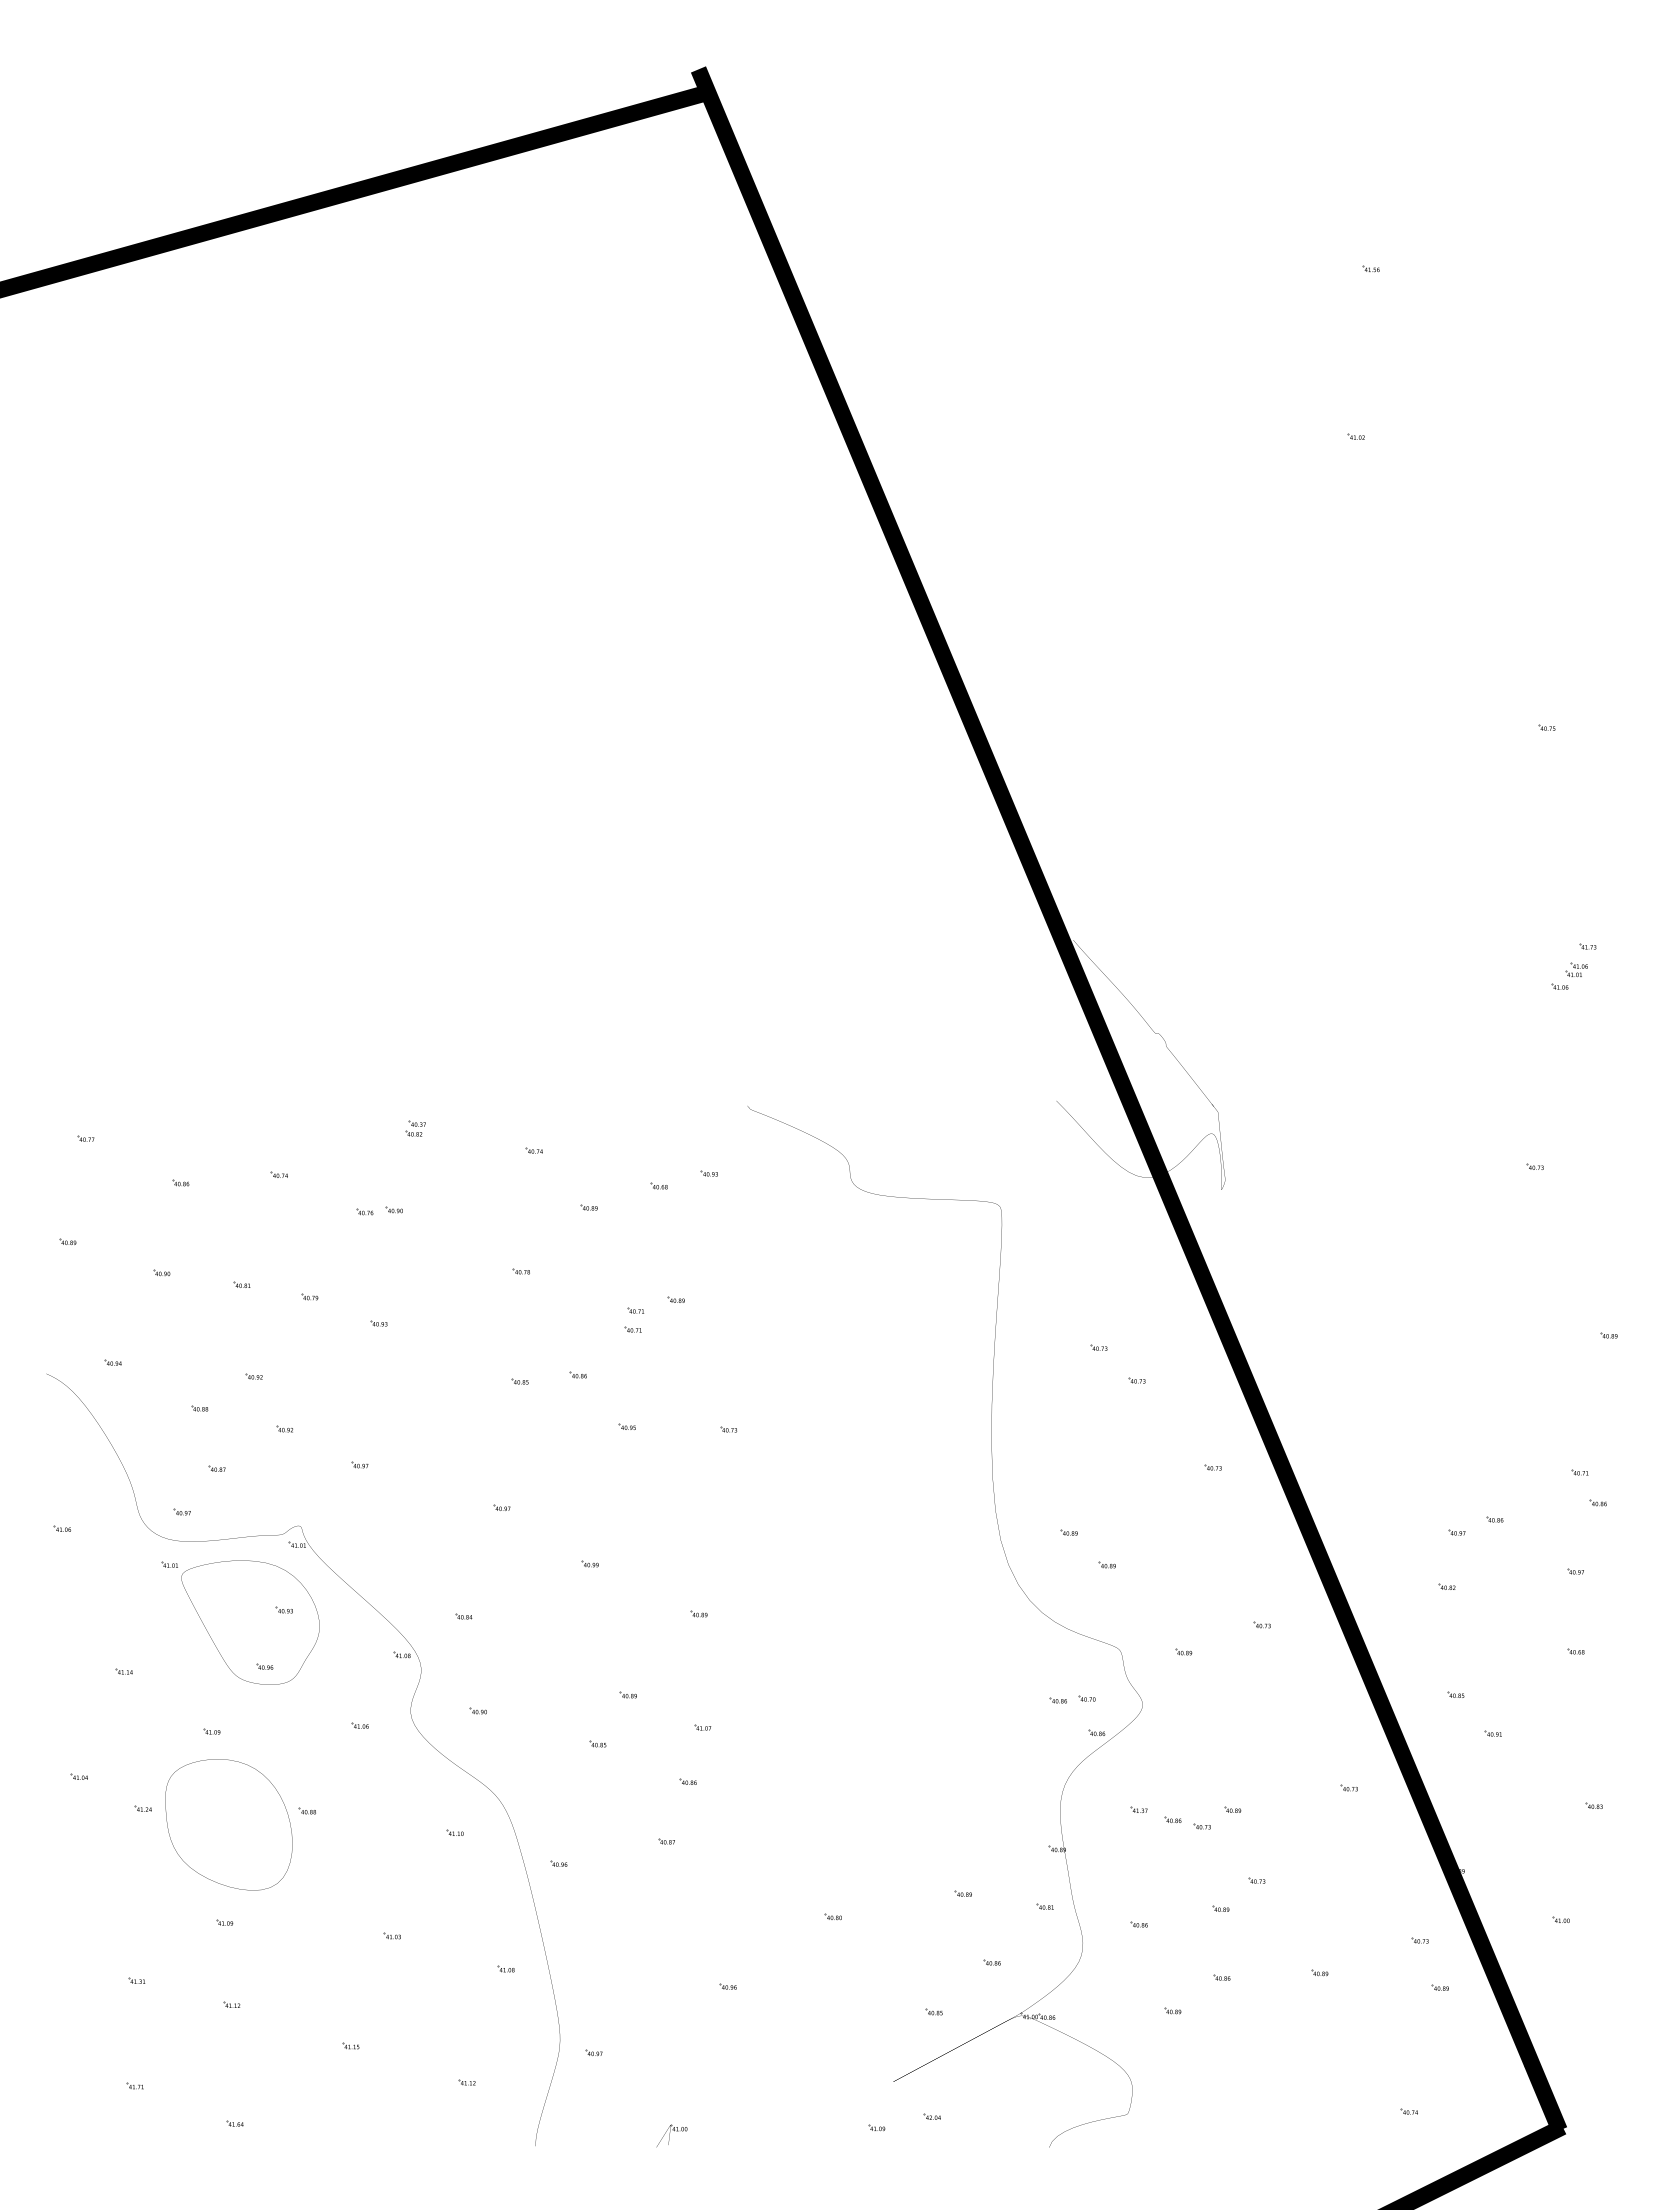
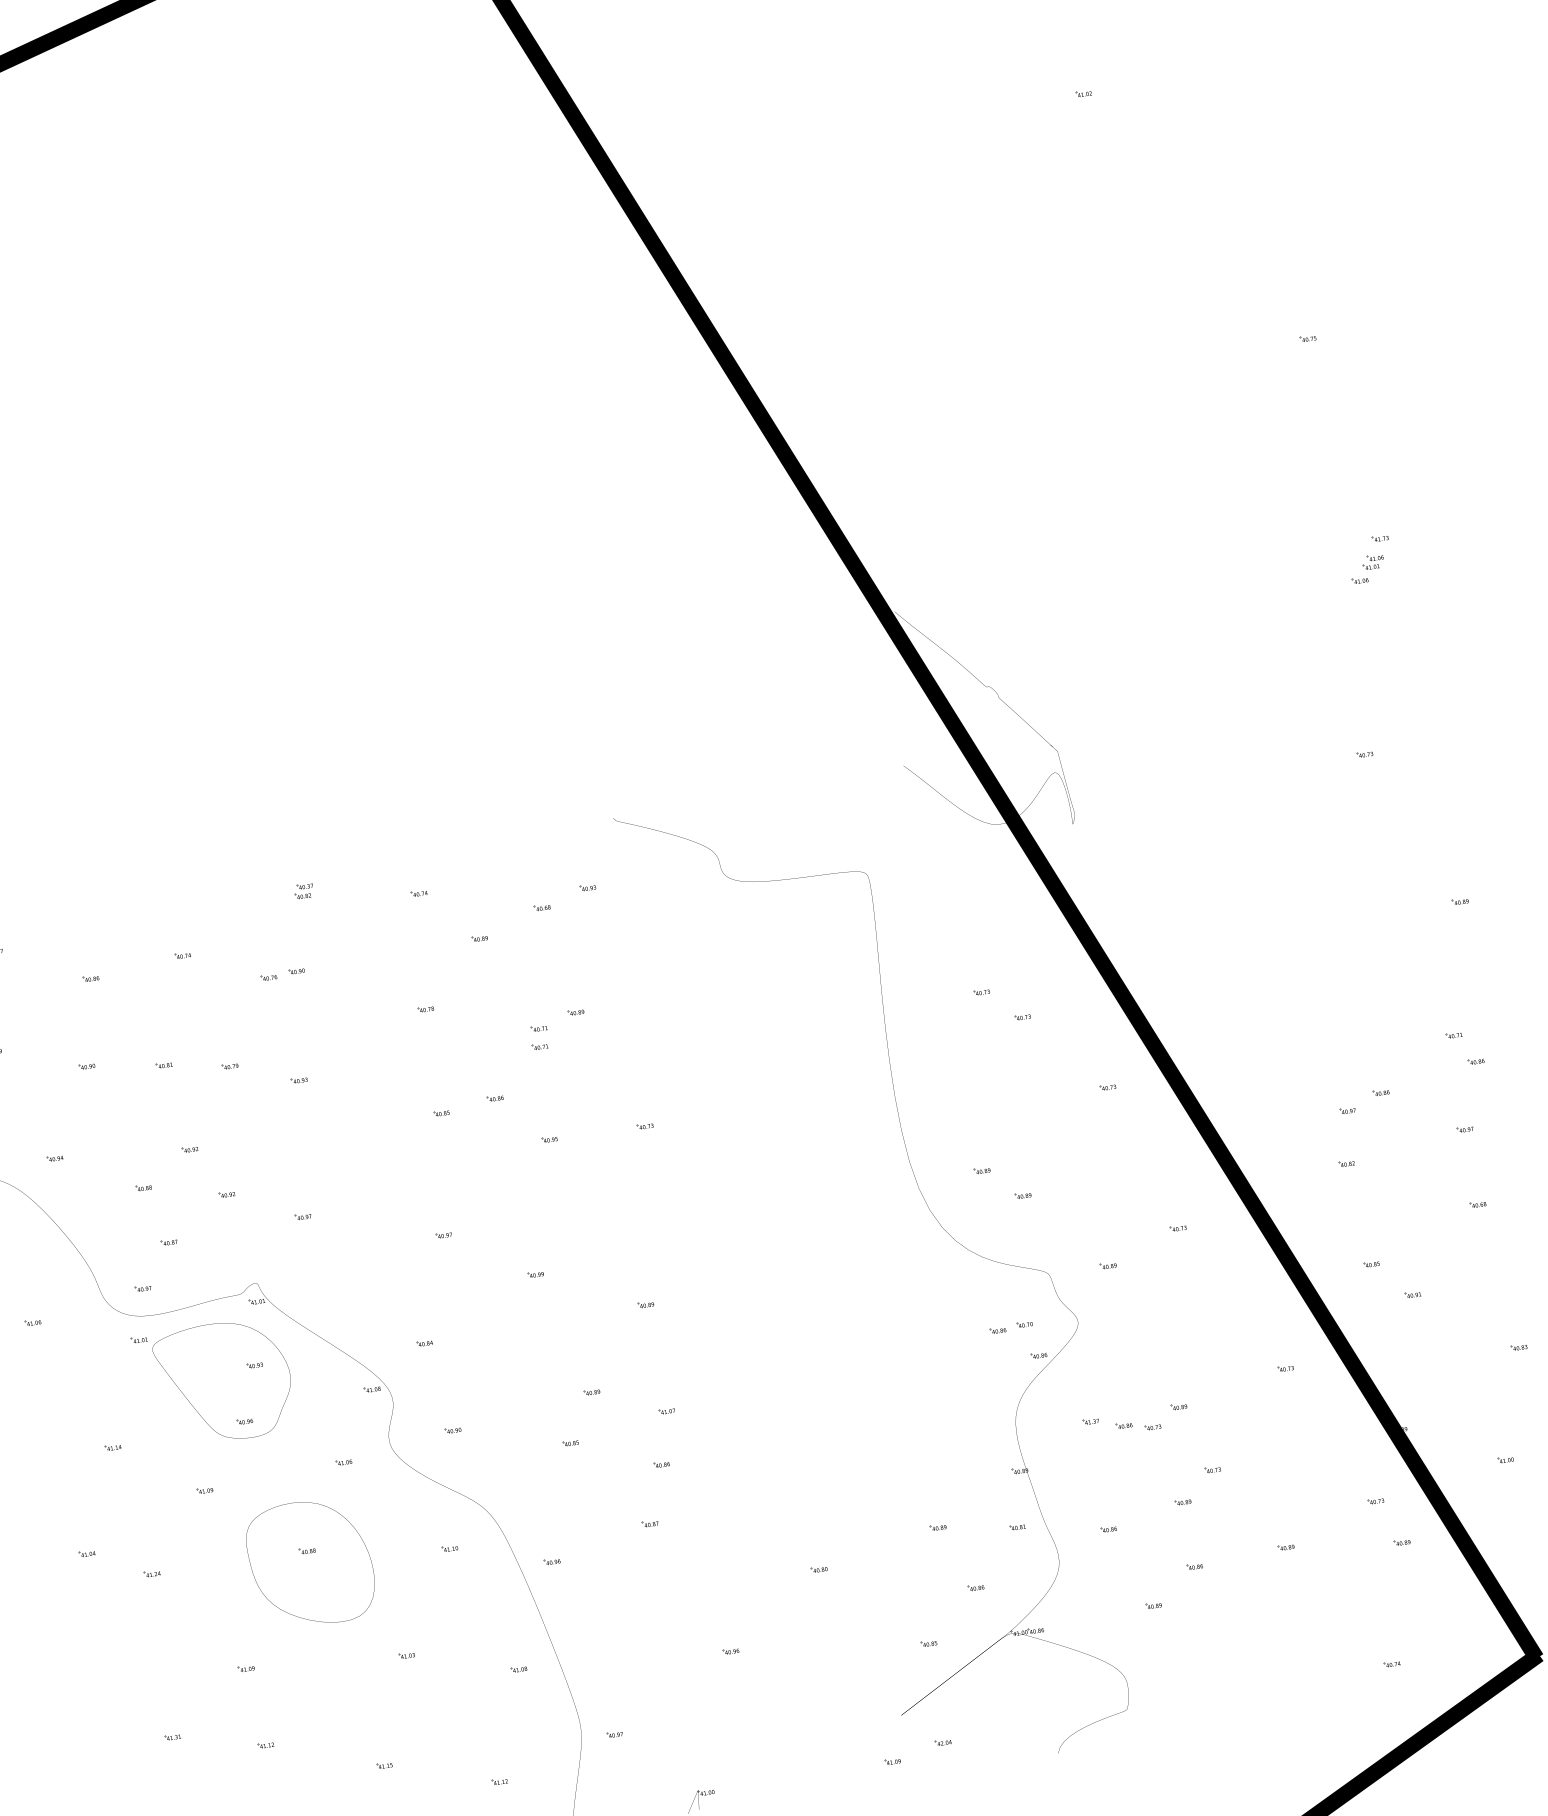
part: (228, 1824) -> (310, 1563), moved

